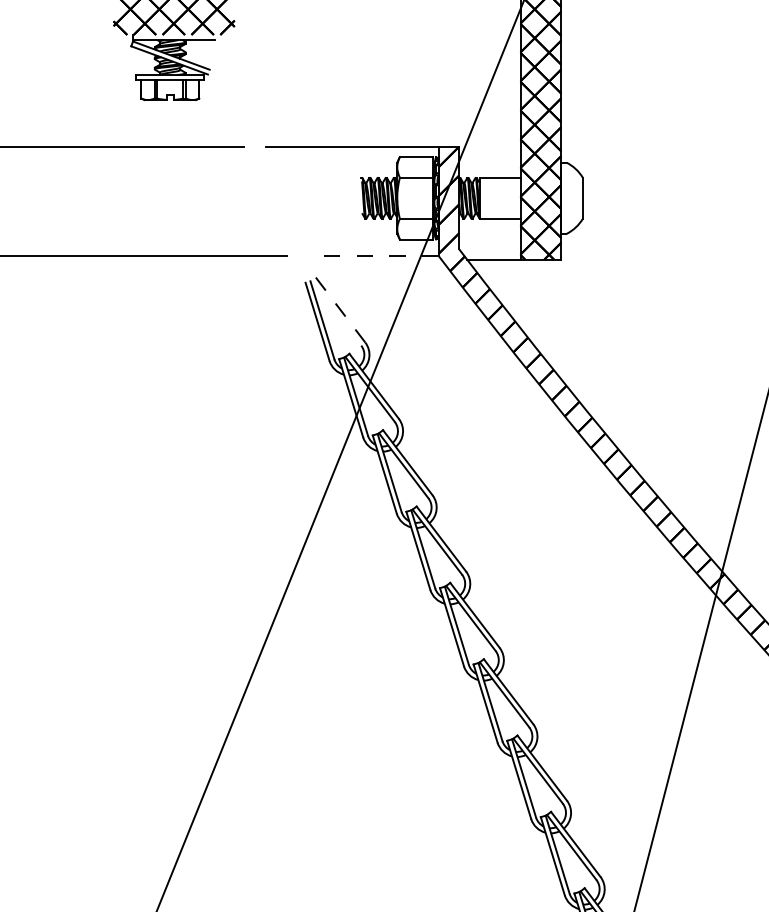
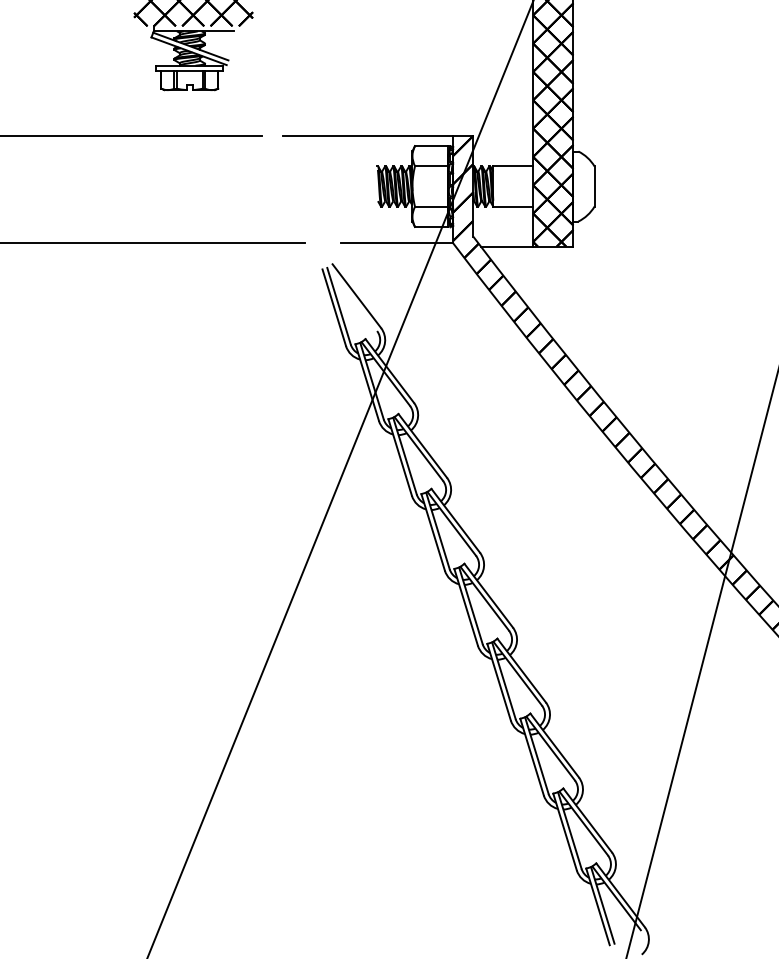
line: (382, 256) -> (397, 243), dashed -> solid
line: (340, 309) -> (356, 295), dashed -> solid

